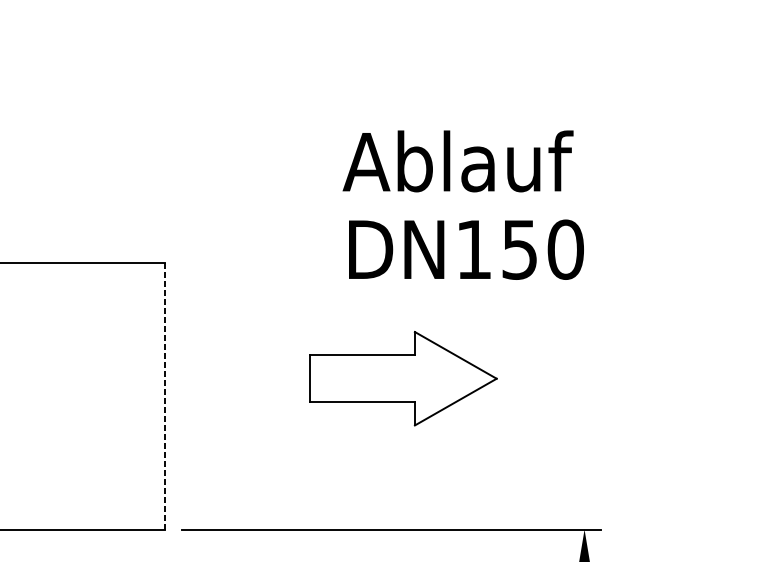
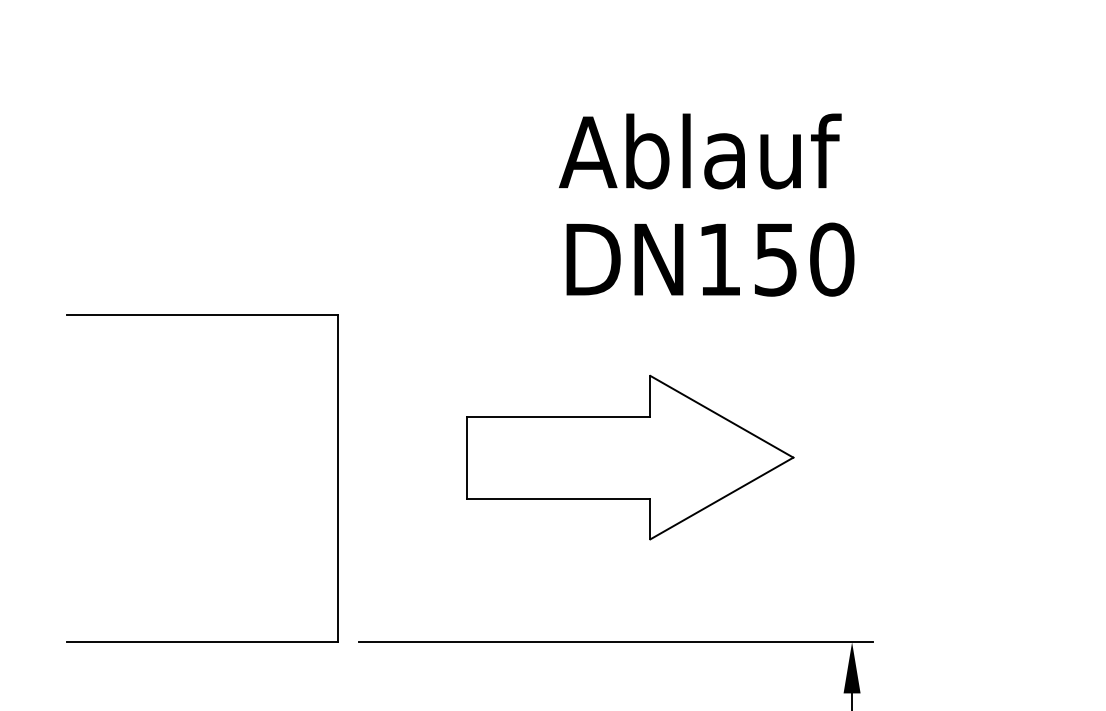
text: (463, 204) -> (706, 204), moved
part: (403, 378) -> (630, 457), size x1.43
line: (165, 395) -> (338, 478), dashed -> solid

